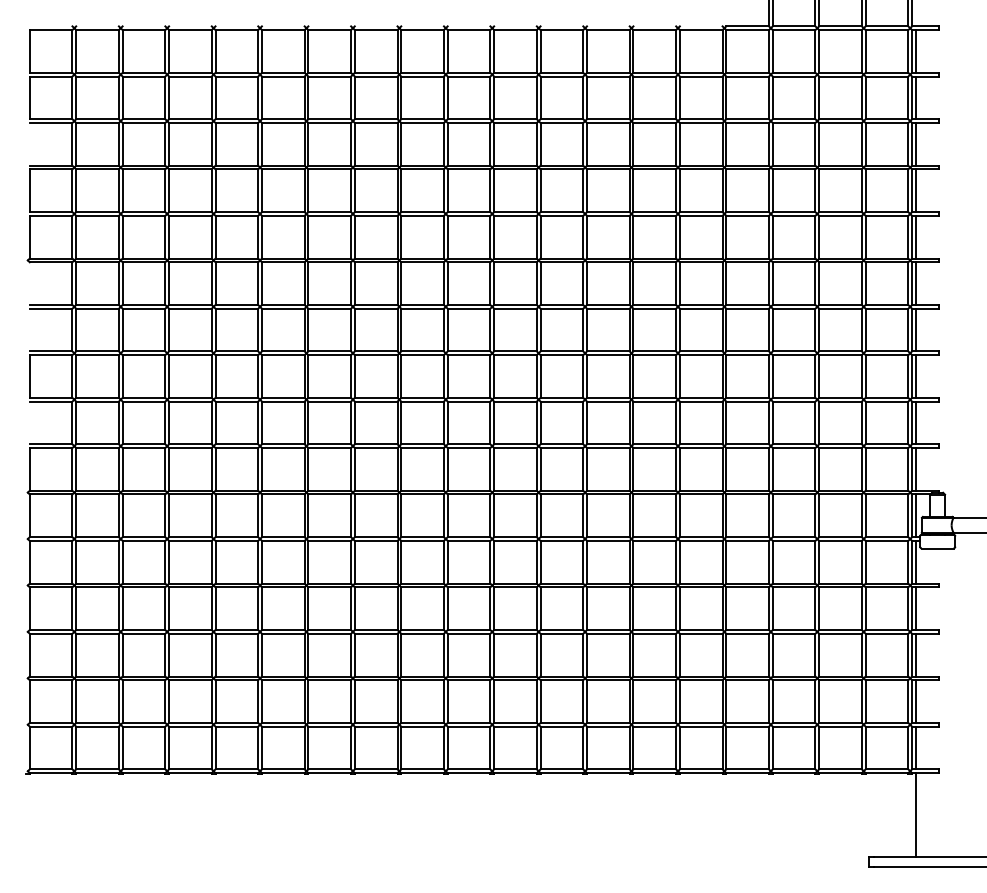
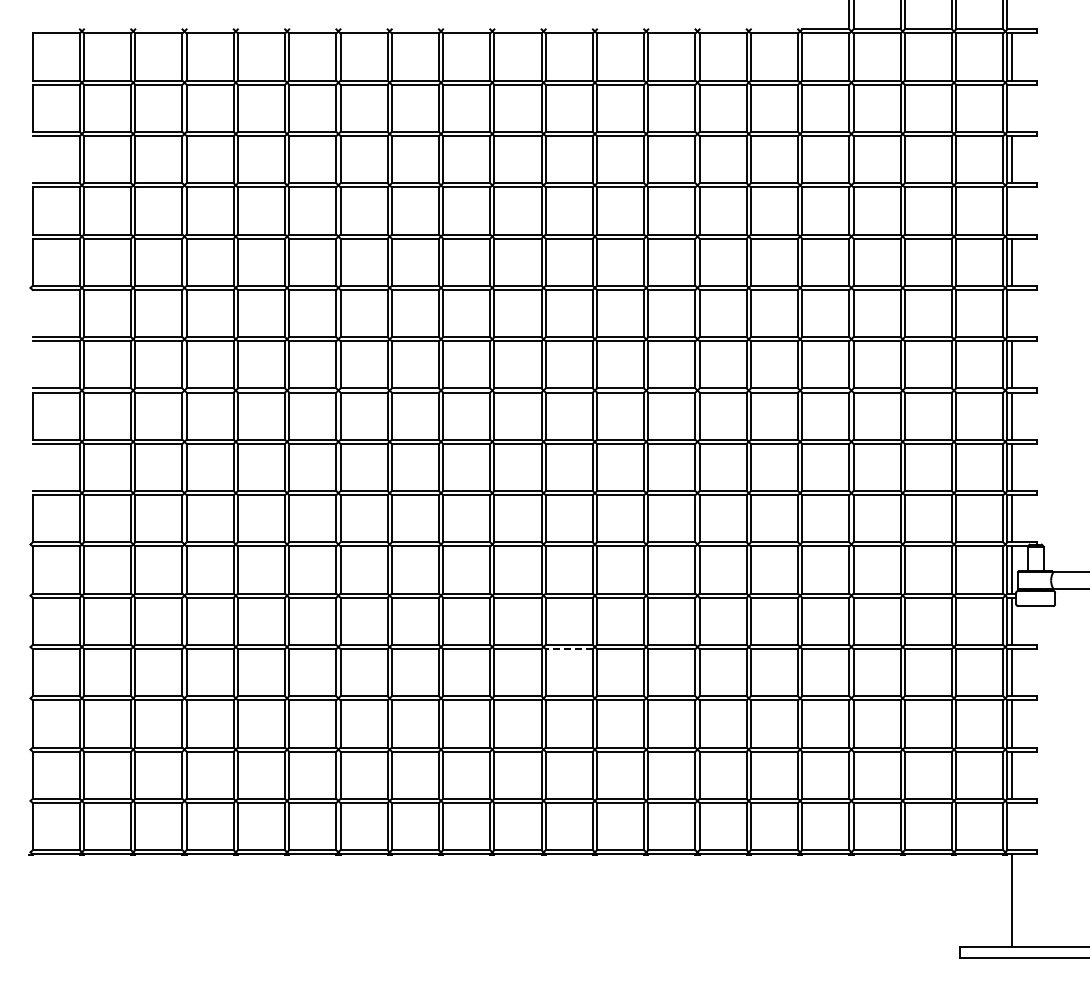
line: (915, 97) -> (1011, 107), removed
line: (915, 190) -> (1011, 210), removed
line: (915, 283) -> (1011, 313), removed
line: (515, 587) -> (569, 649), solid -> dashed
line: (915, 747) -> (1011, 826), removed

